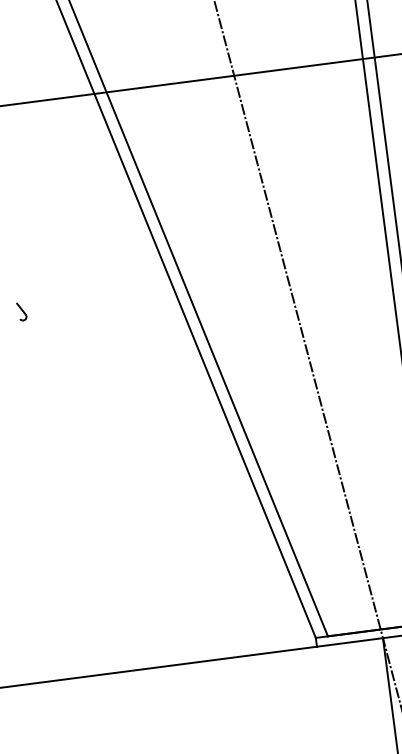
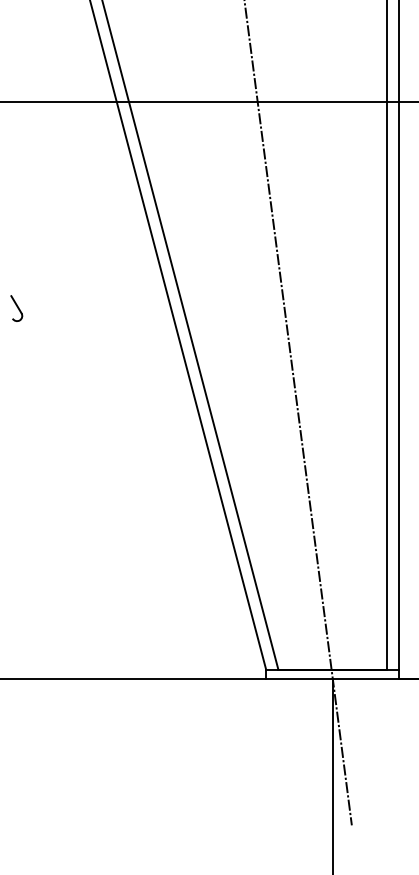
part: (21, 311) -> (16, 308), size x1.43

